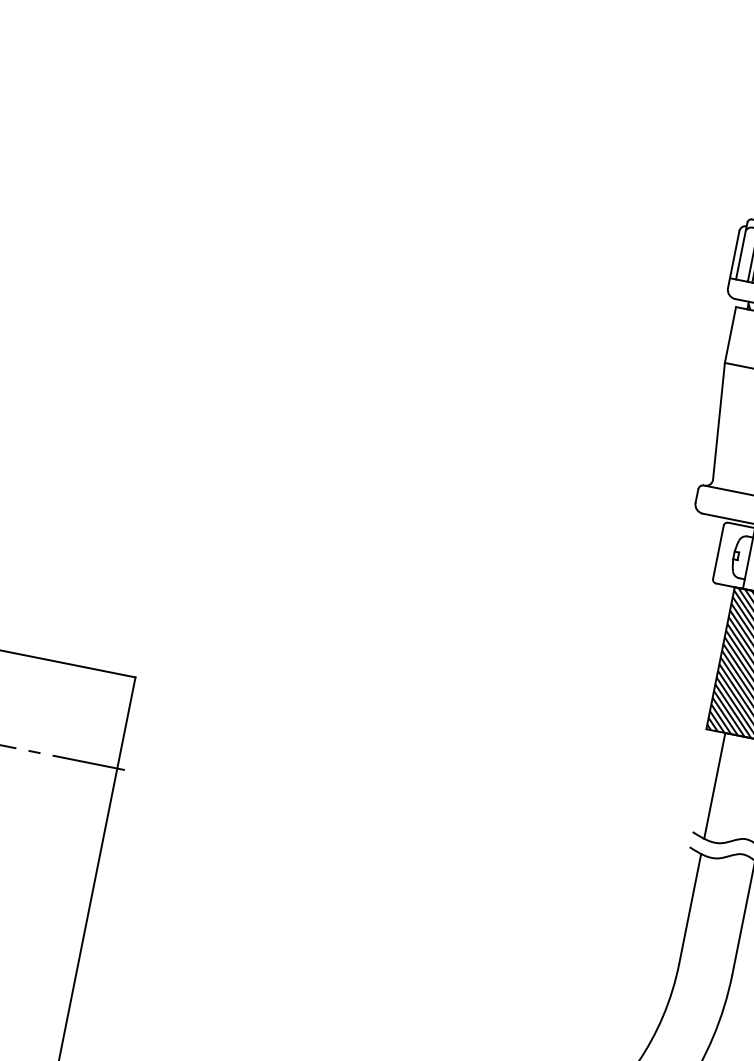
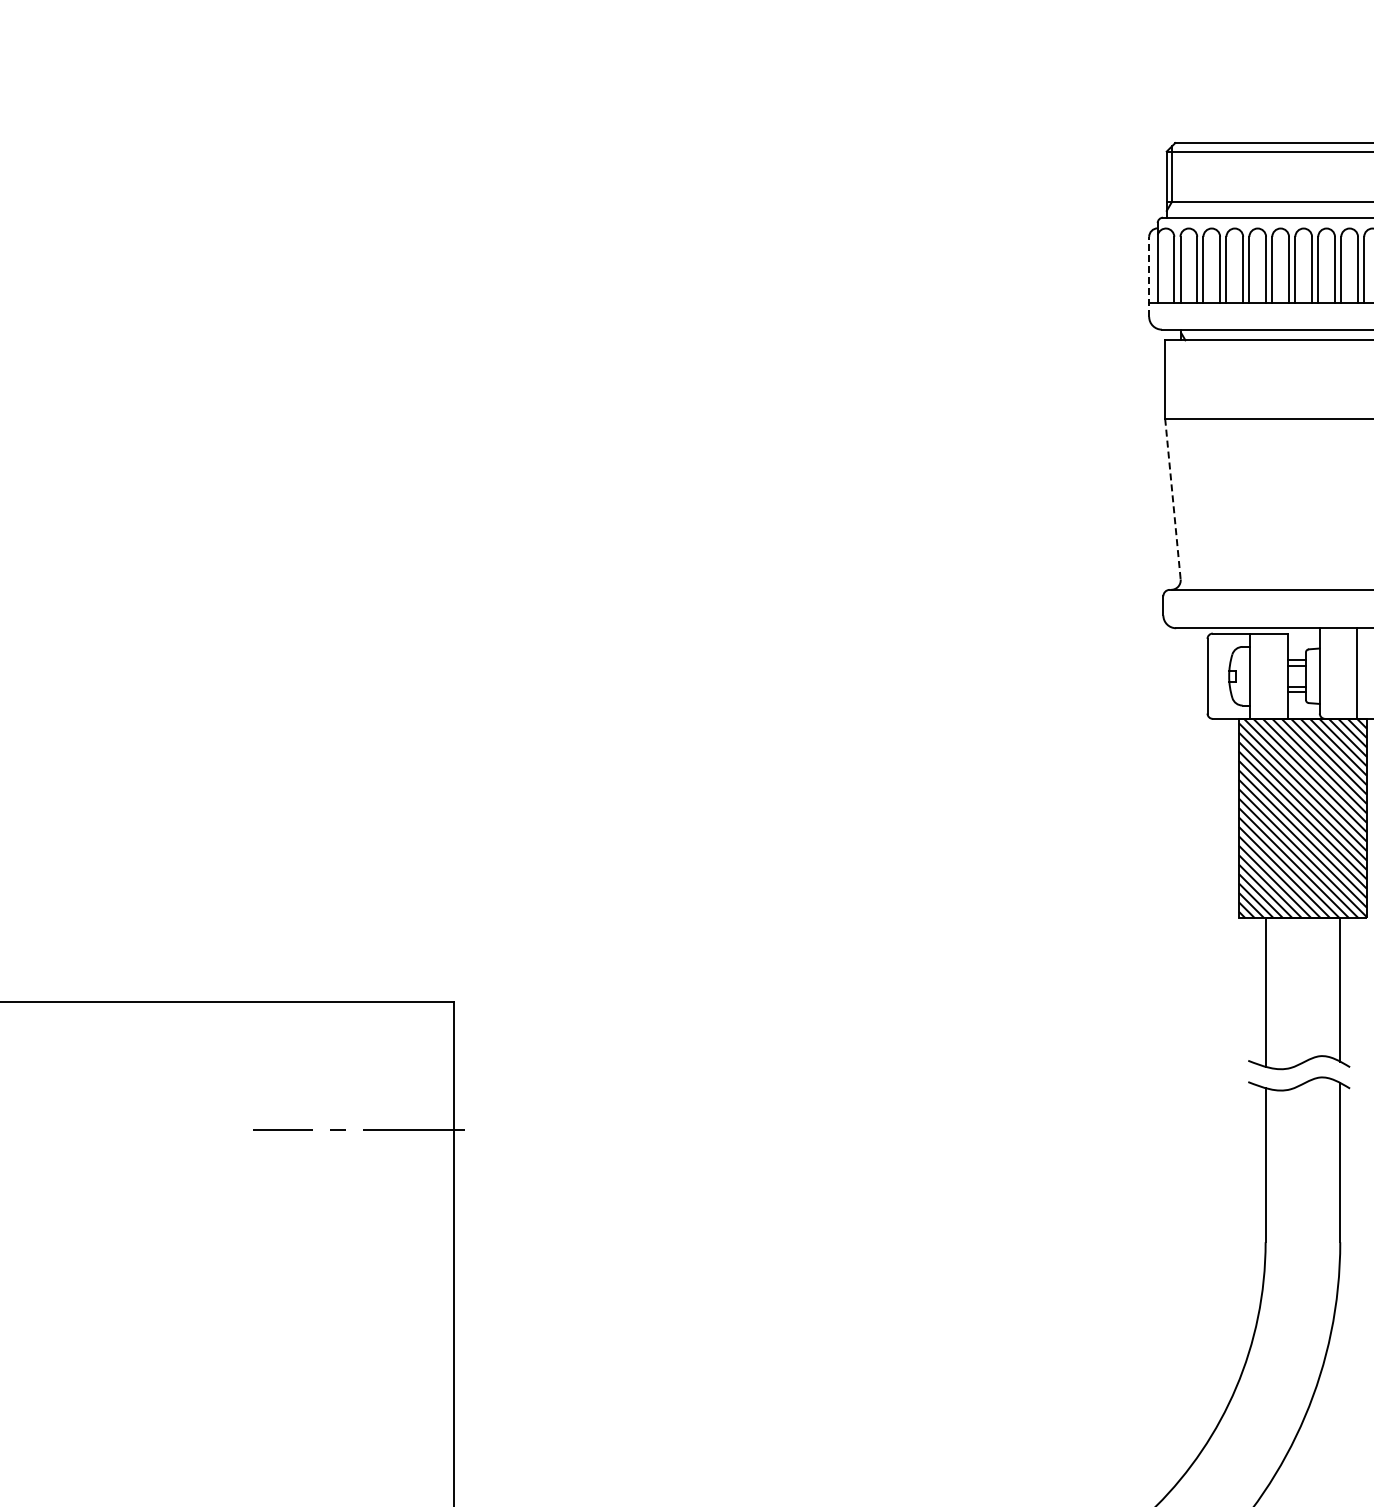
line: (733, 259) -> (1149, 276), solid -> dashed
line: (719, 421) -> (1173, 499), solid -> dashed

